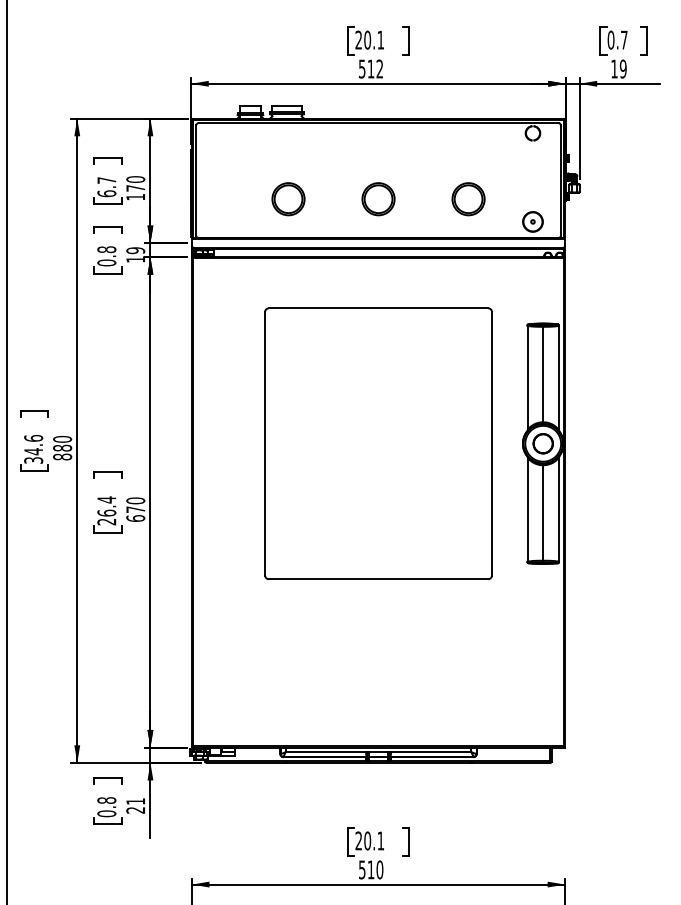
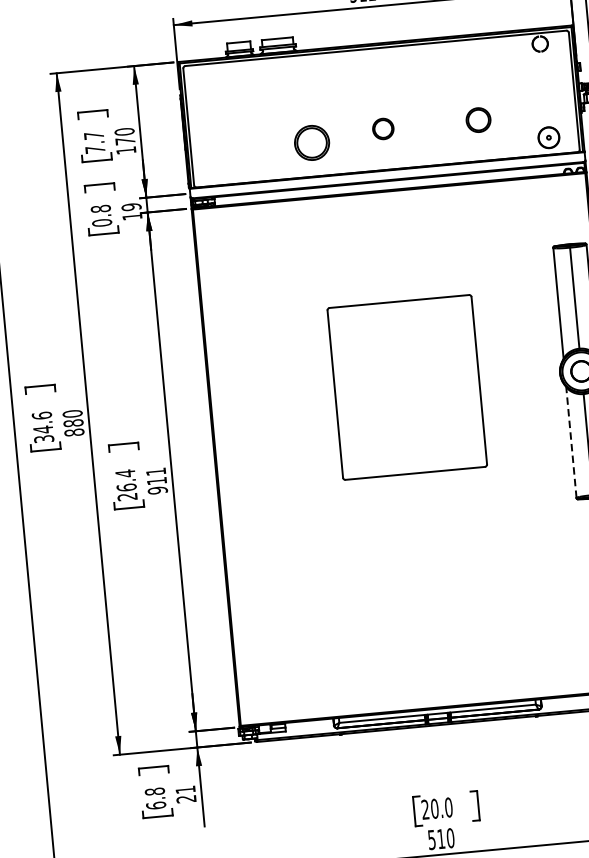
text: (106, 193) -> (94, 149), 6.7 -> 7.7
part: (288, 199) -> (312, 143), moved
part: (378, 199) -> (383, 129), size x0.6
part: (468, 199) -> (478, 120), size x0.7
part: (378, 443) -> (407, 387), size x0.6
text: (135, 509) -> (156, 480), 670 -> 911
line: (527, 509) -> (571, 442), solid -> dashed
text: (106, 813) -> (155, 805), 0.8 -> 6.8
text: (380, 840) -> (448, 807), 20.1 -> 20.0

